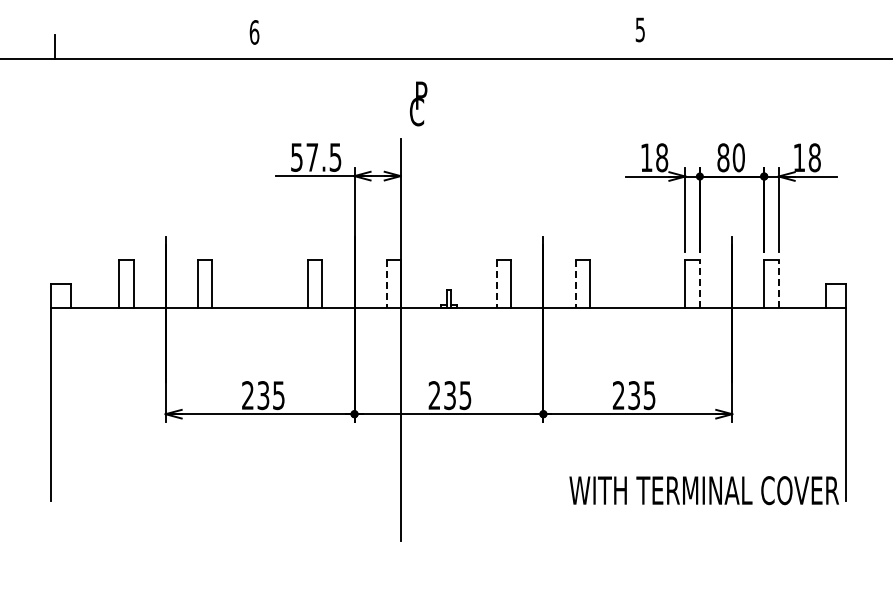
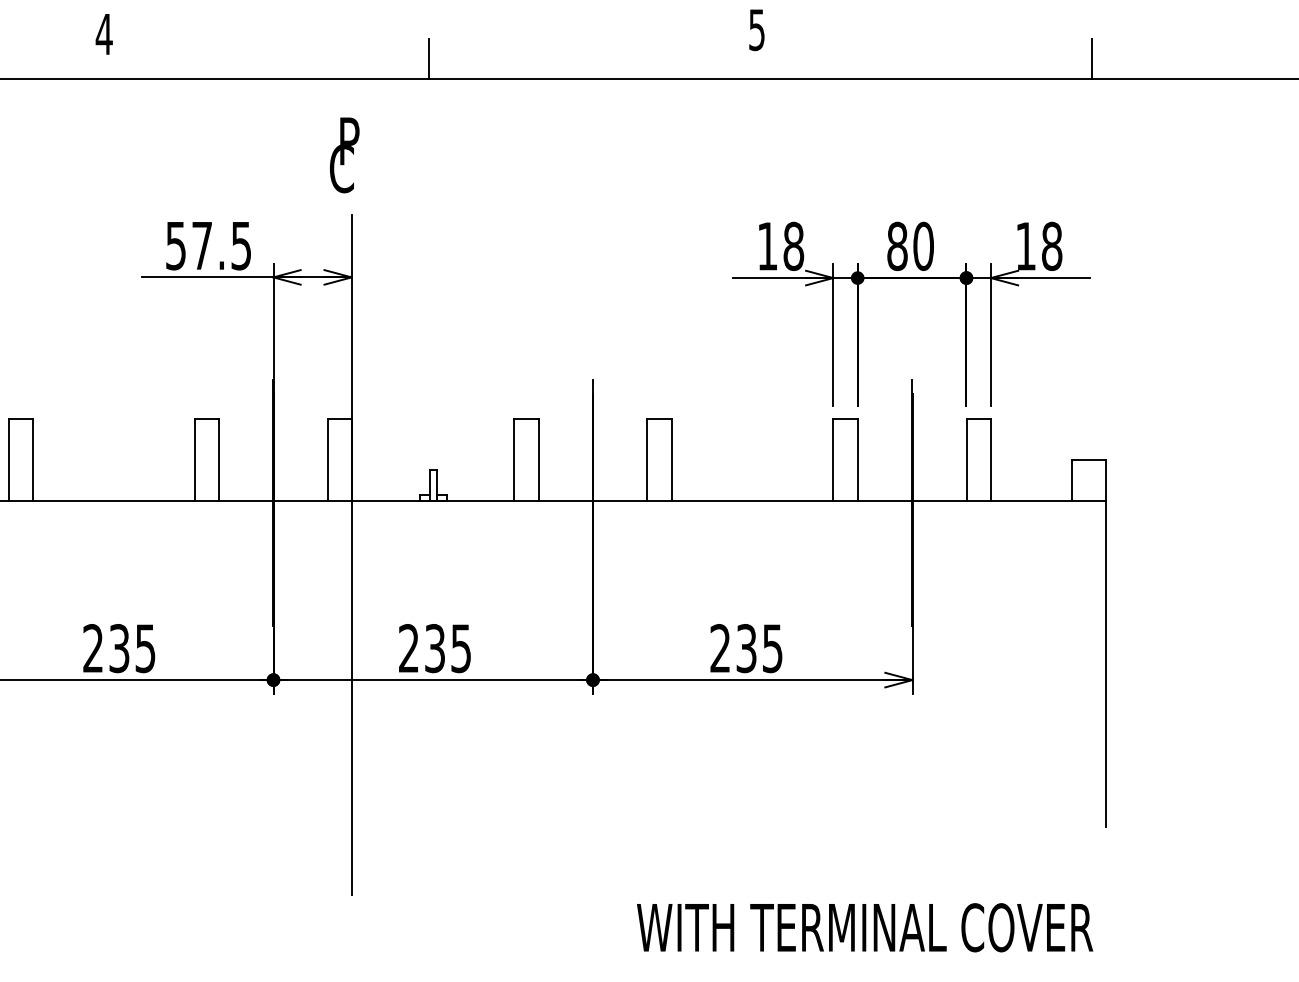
text: (254, 32) -> (104, 34), 6 -> 4
line: (446, 46) -> (429, 58), added
line: (838, 46) -> (1092, 58), added
text: (418, 103) -> (344, 154), moved
line: (699, 283) -> (857, 459), dashed -> solid
line: (778, 283) -> (990, 459), dashed -> solid
line: (386, 284) -> (327, 460), dashed -> solid
line: (496, 284) -> (513, 460), dashed -> solid
line: (575, 284) -> (647, 460), dashed -> solid
text: (703, 490) -> (863, 927), moved

